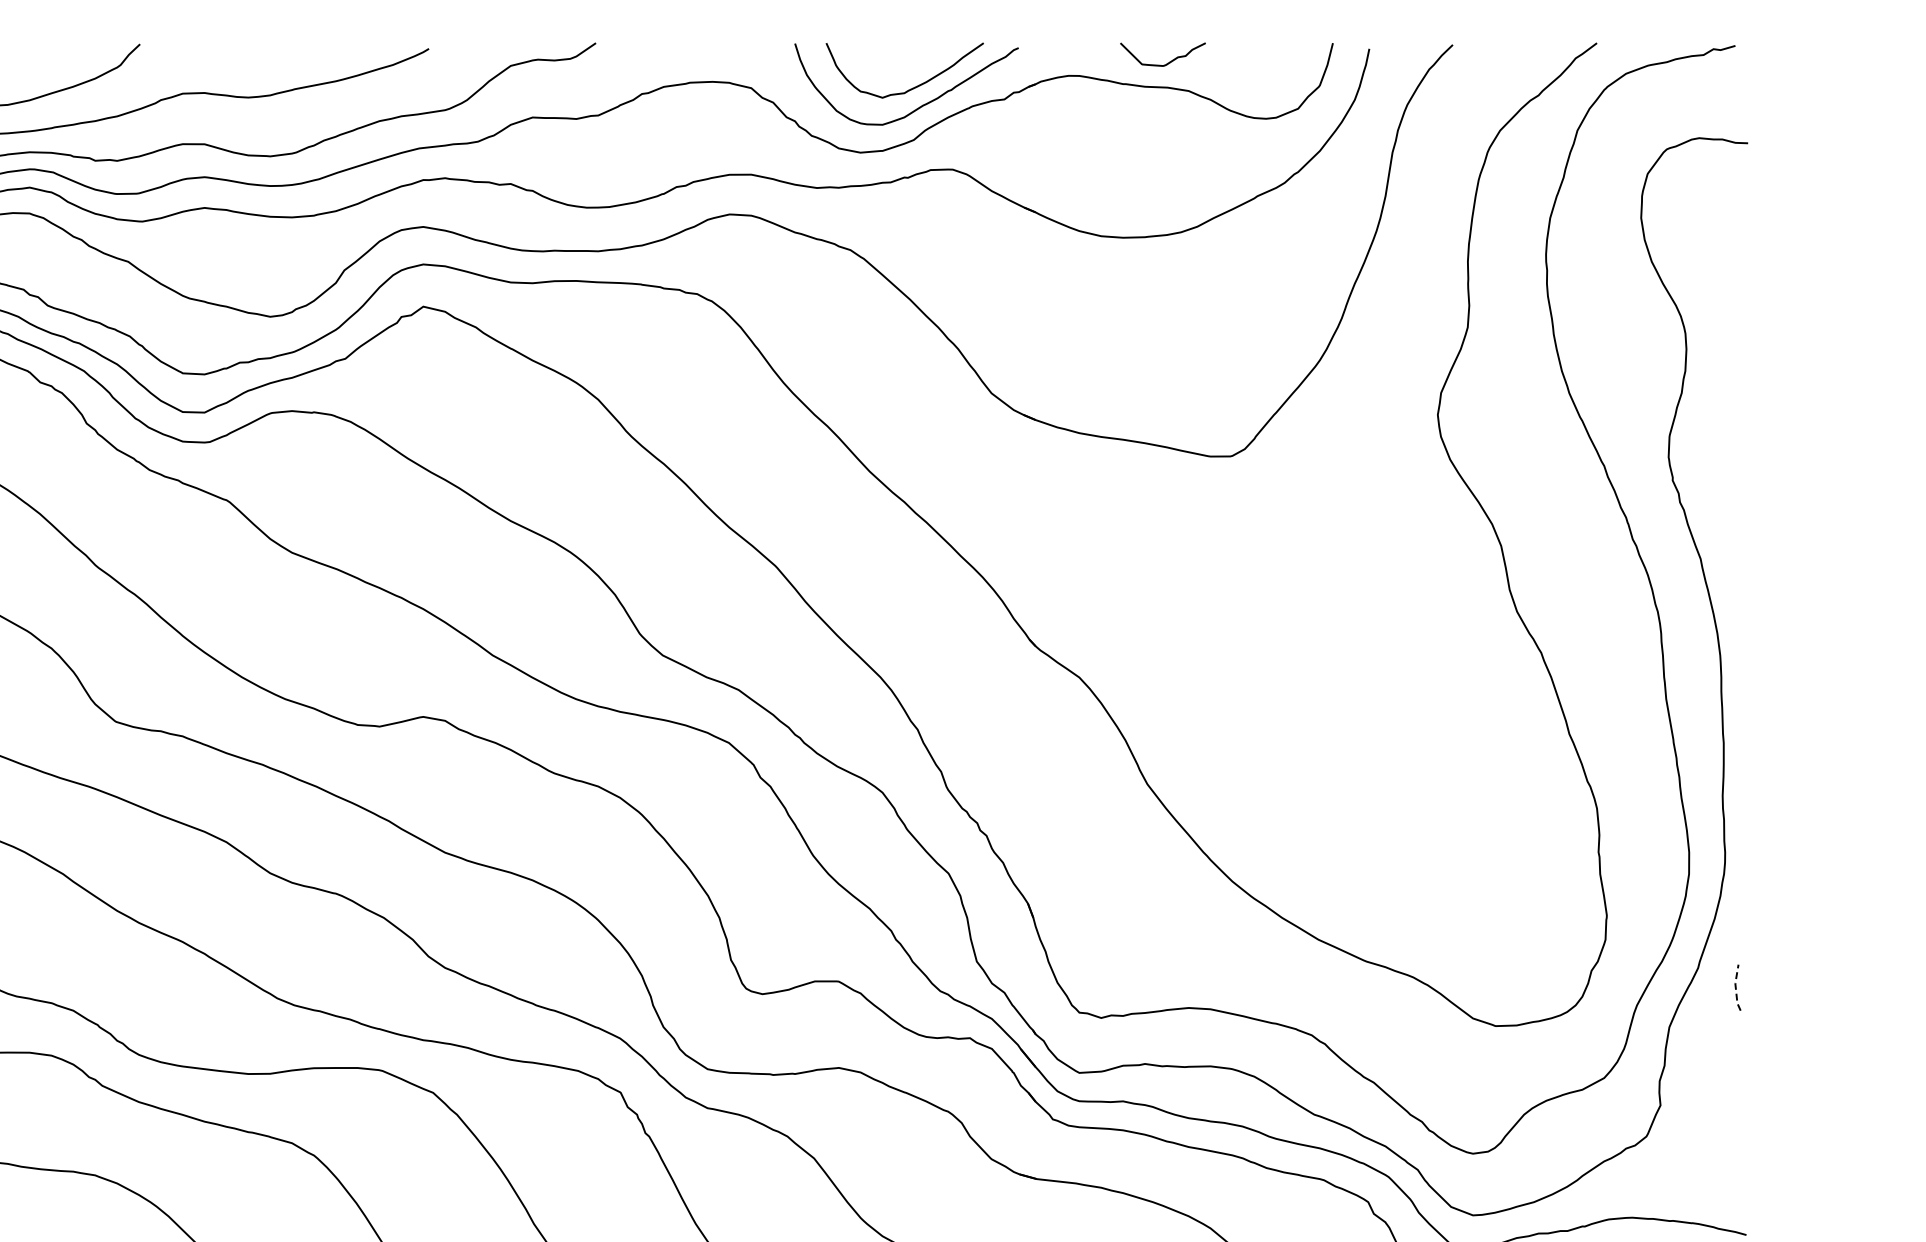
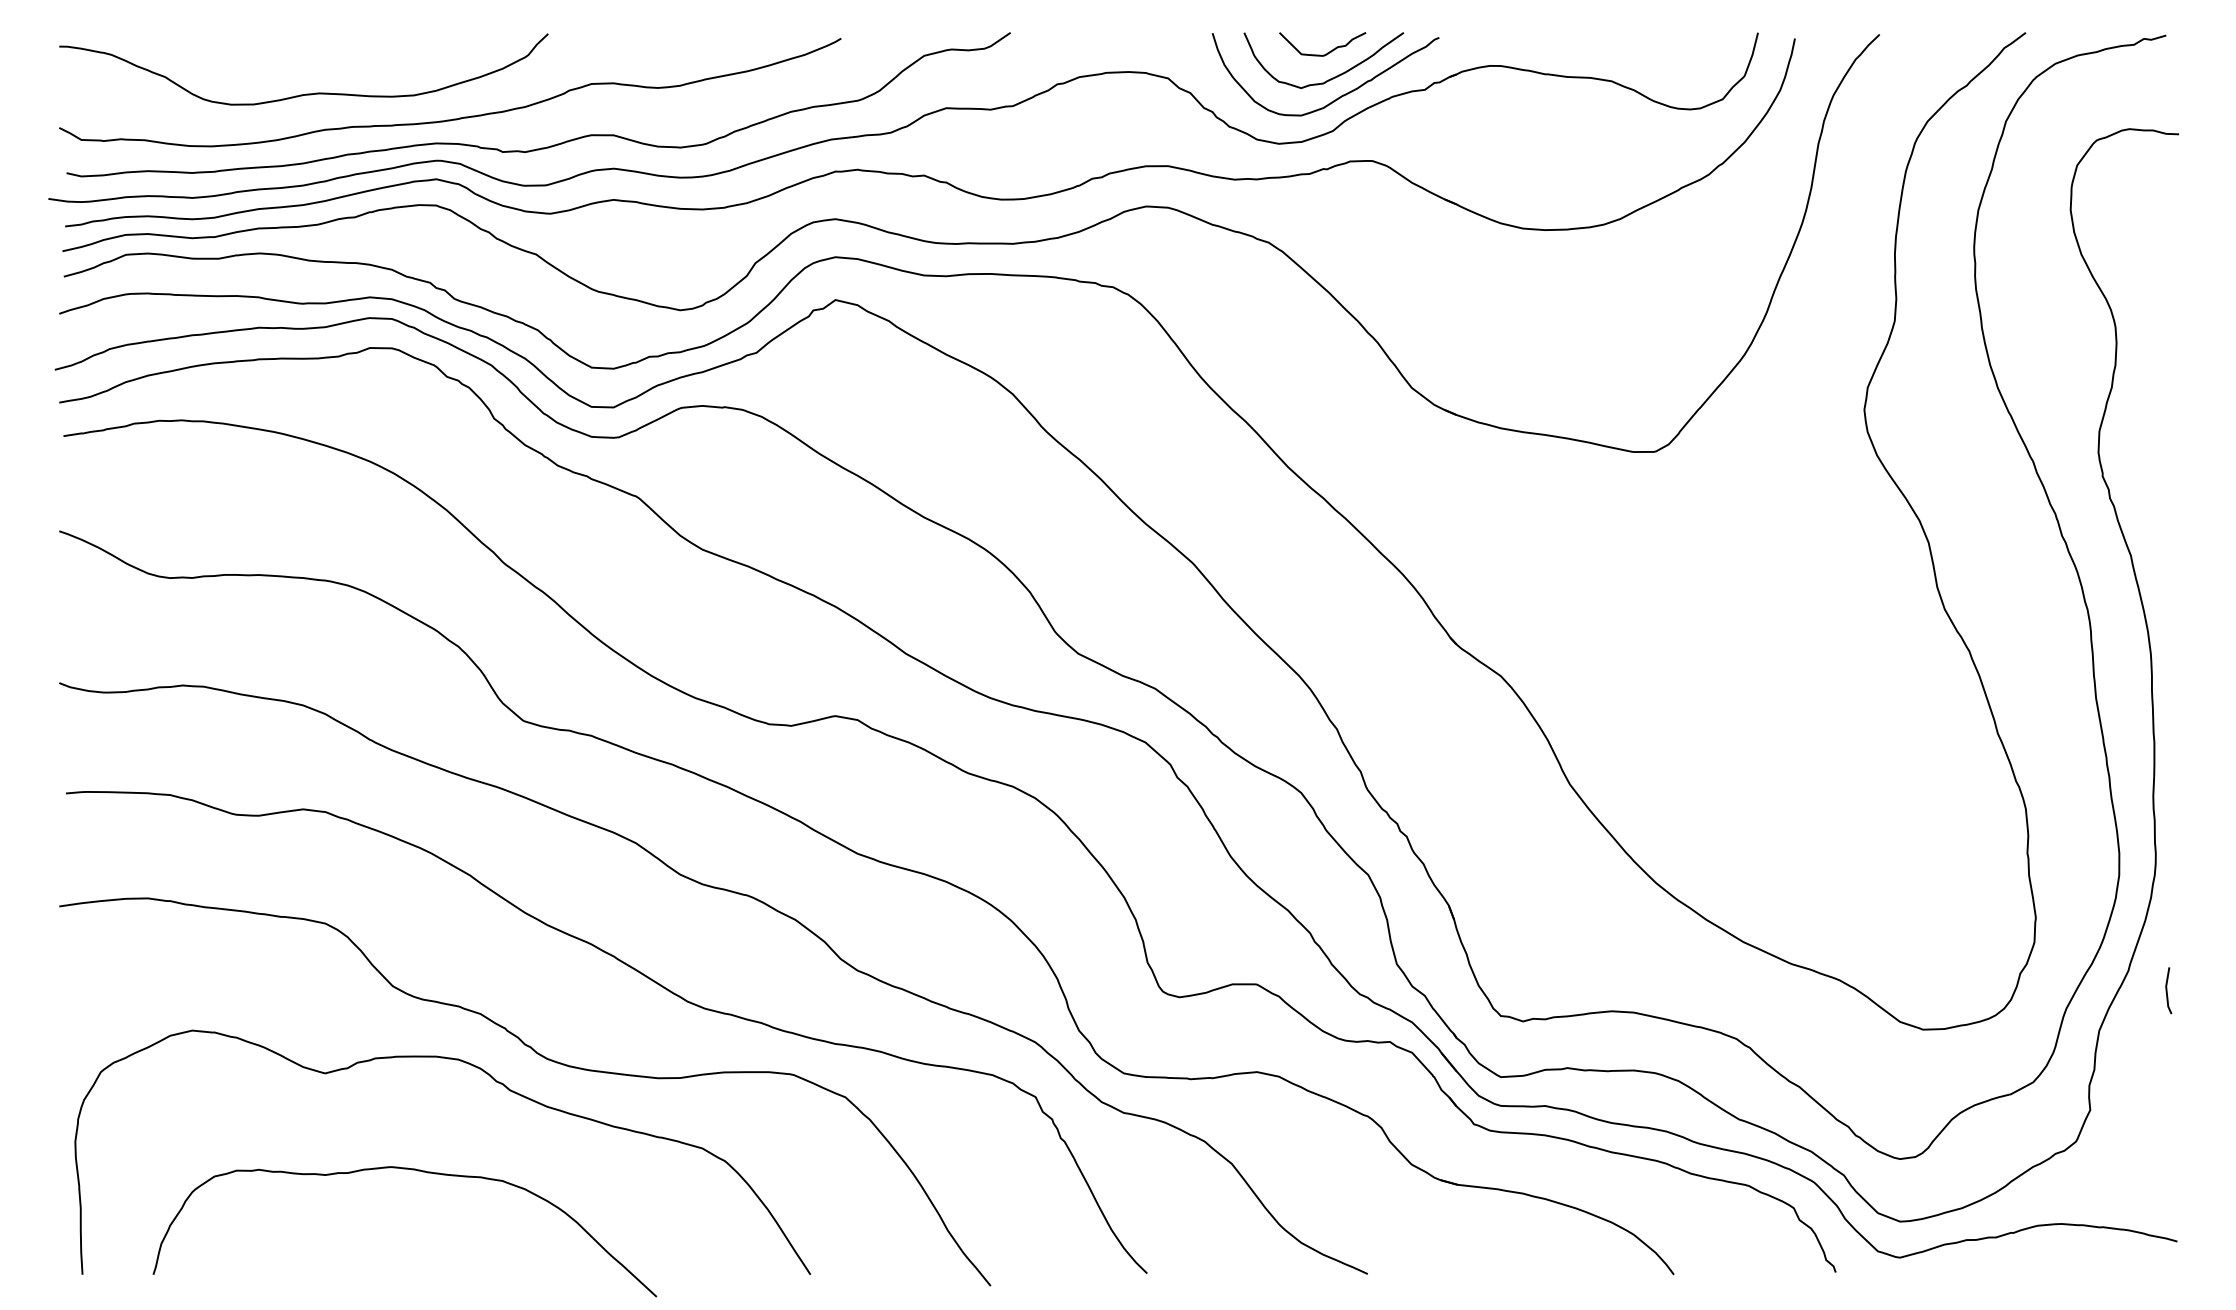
curve: (1167, 62) -> (1327, 52), moved
line: (1735, 988) -> (2166, 991), dashed -> solid

